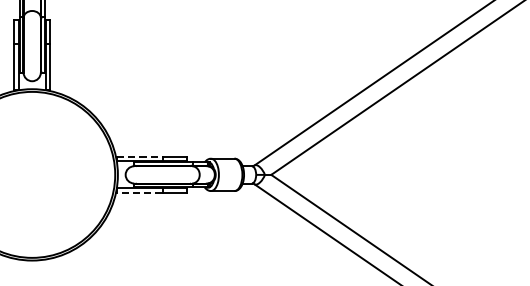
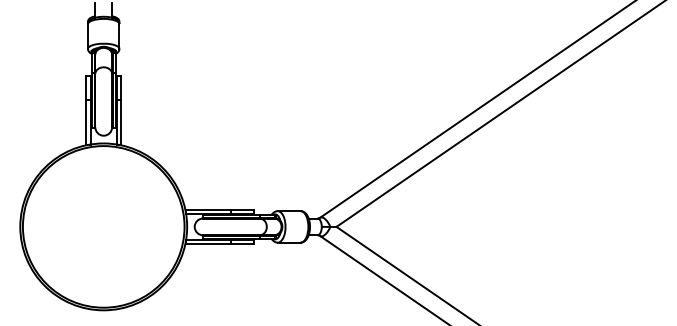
line: (139, 157) -> (208, 209), dashed -> solid
line: (138, 192) -> (207, 244), dashed -> solid

